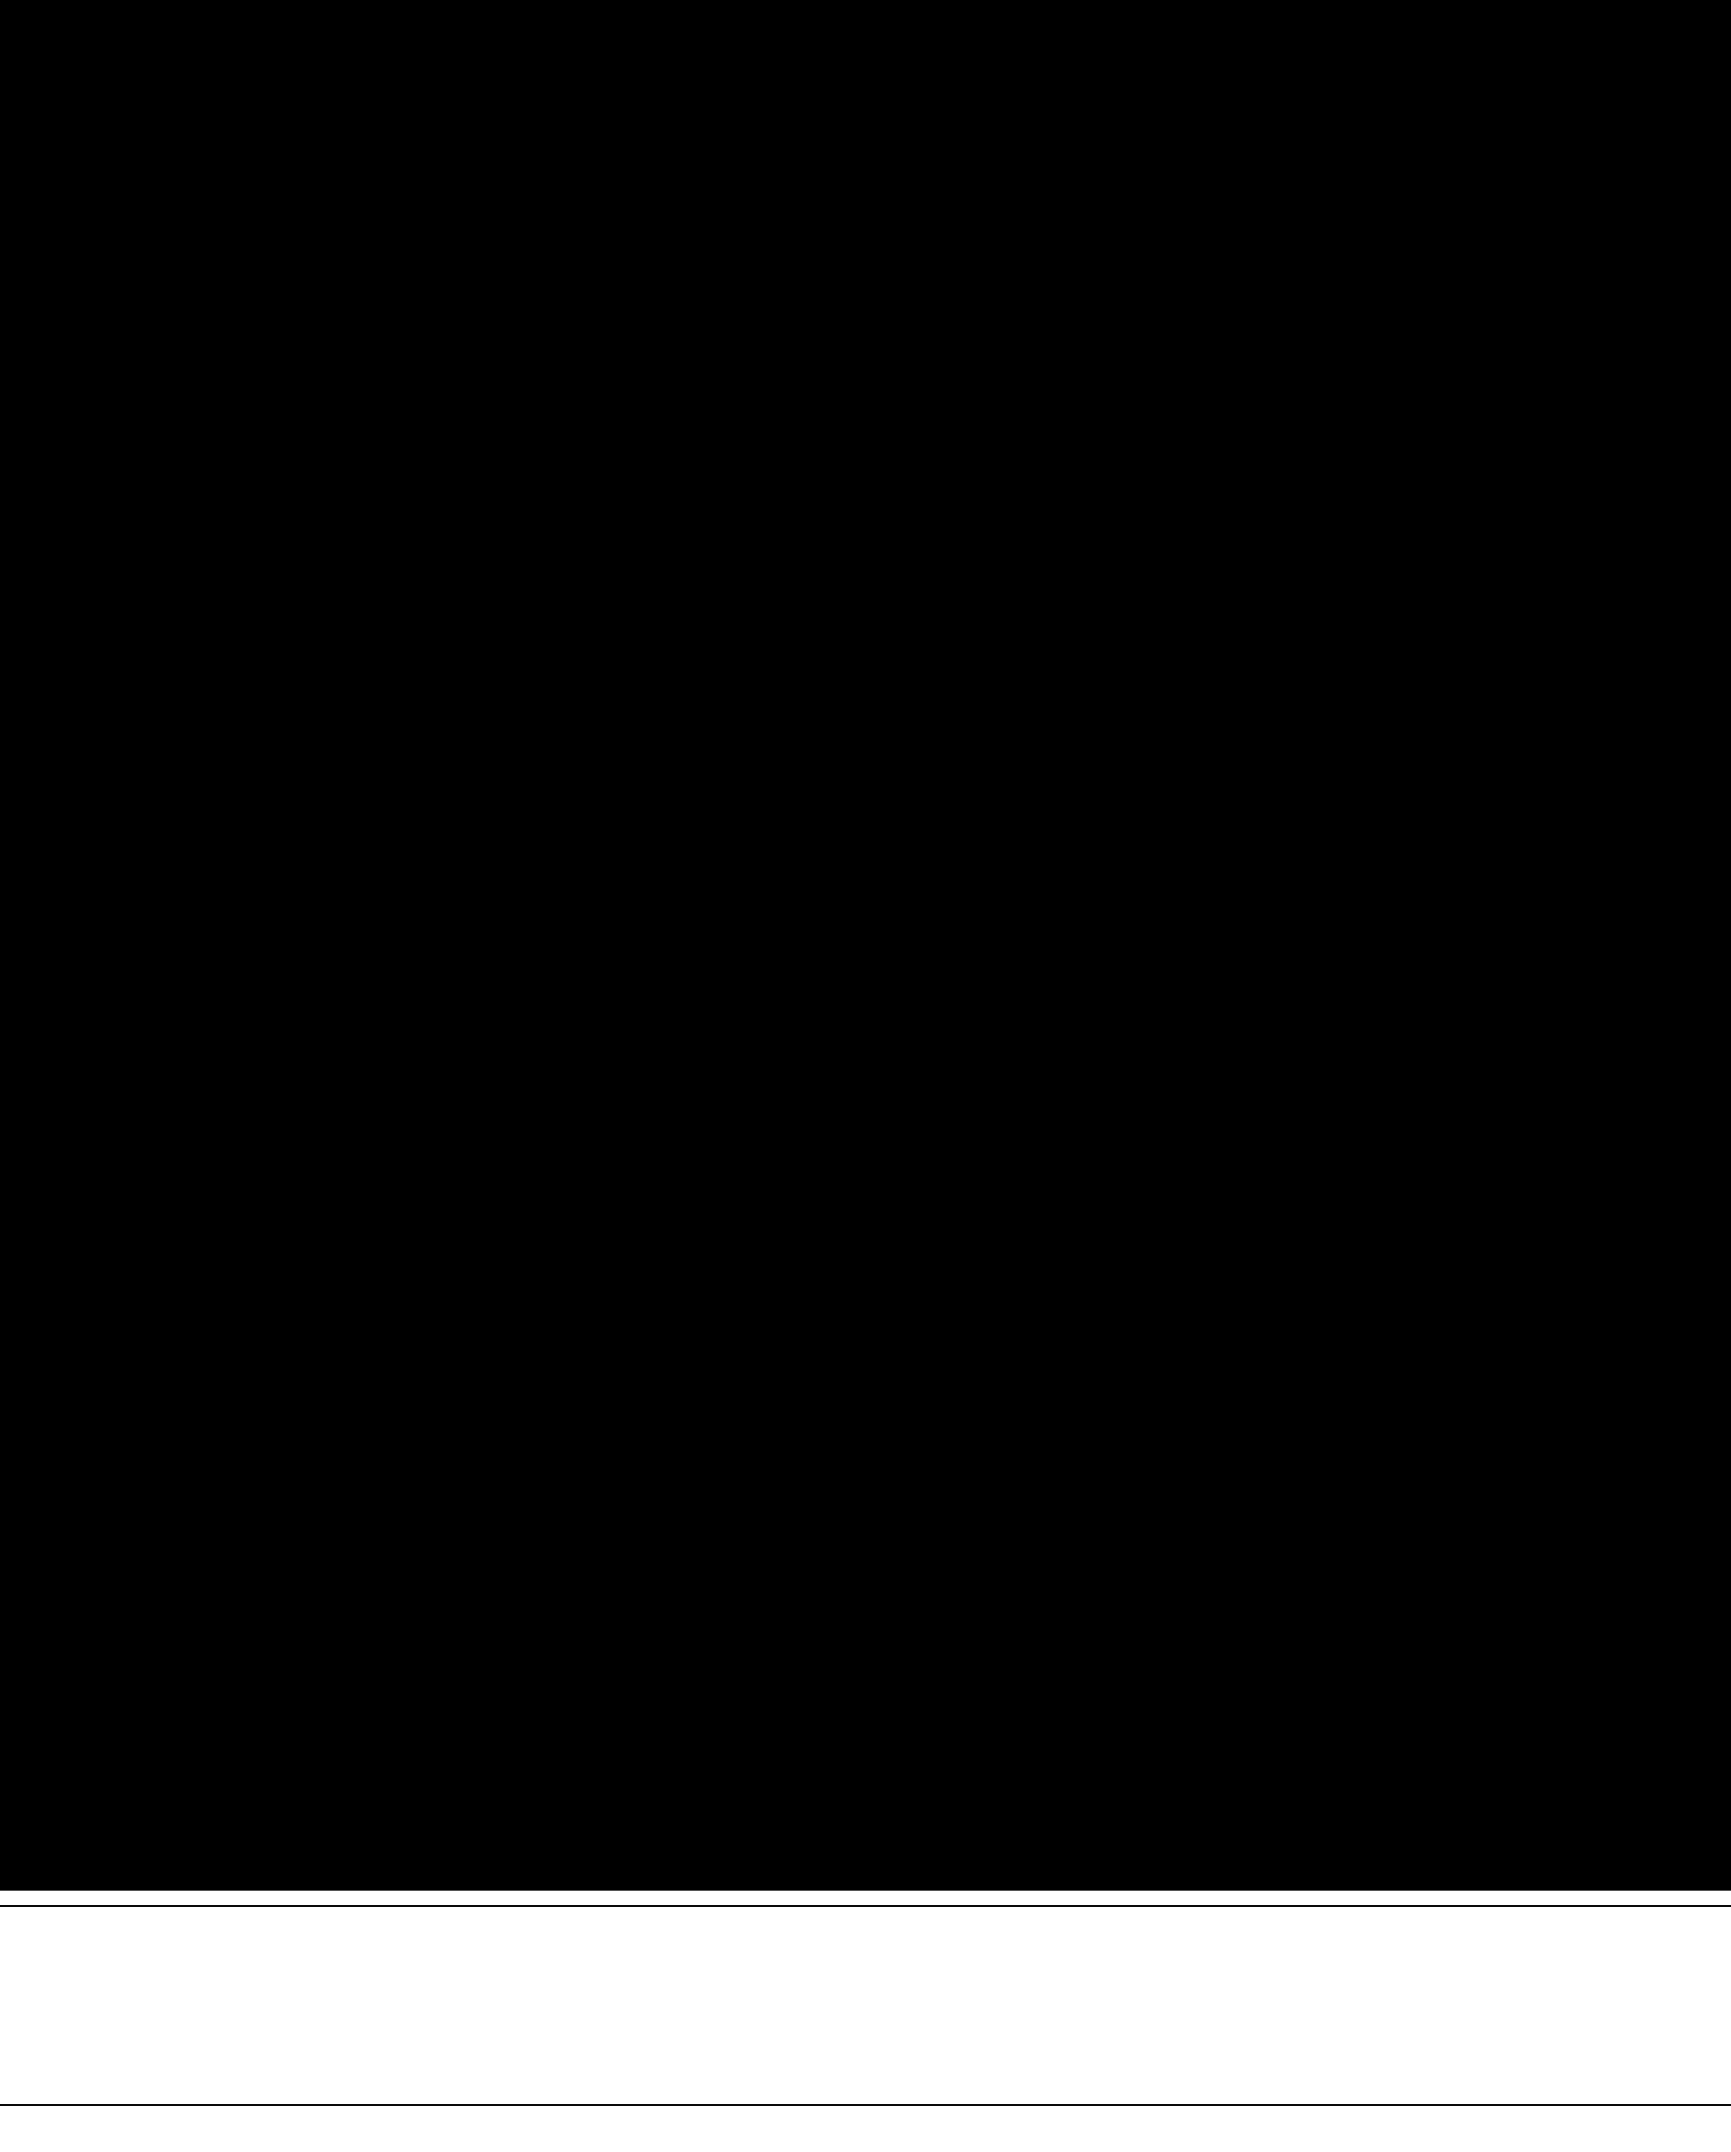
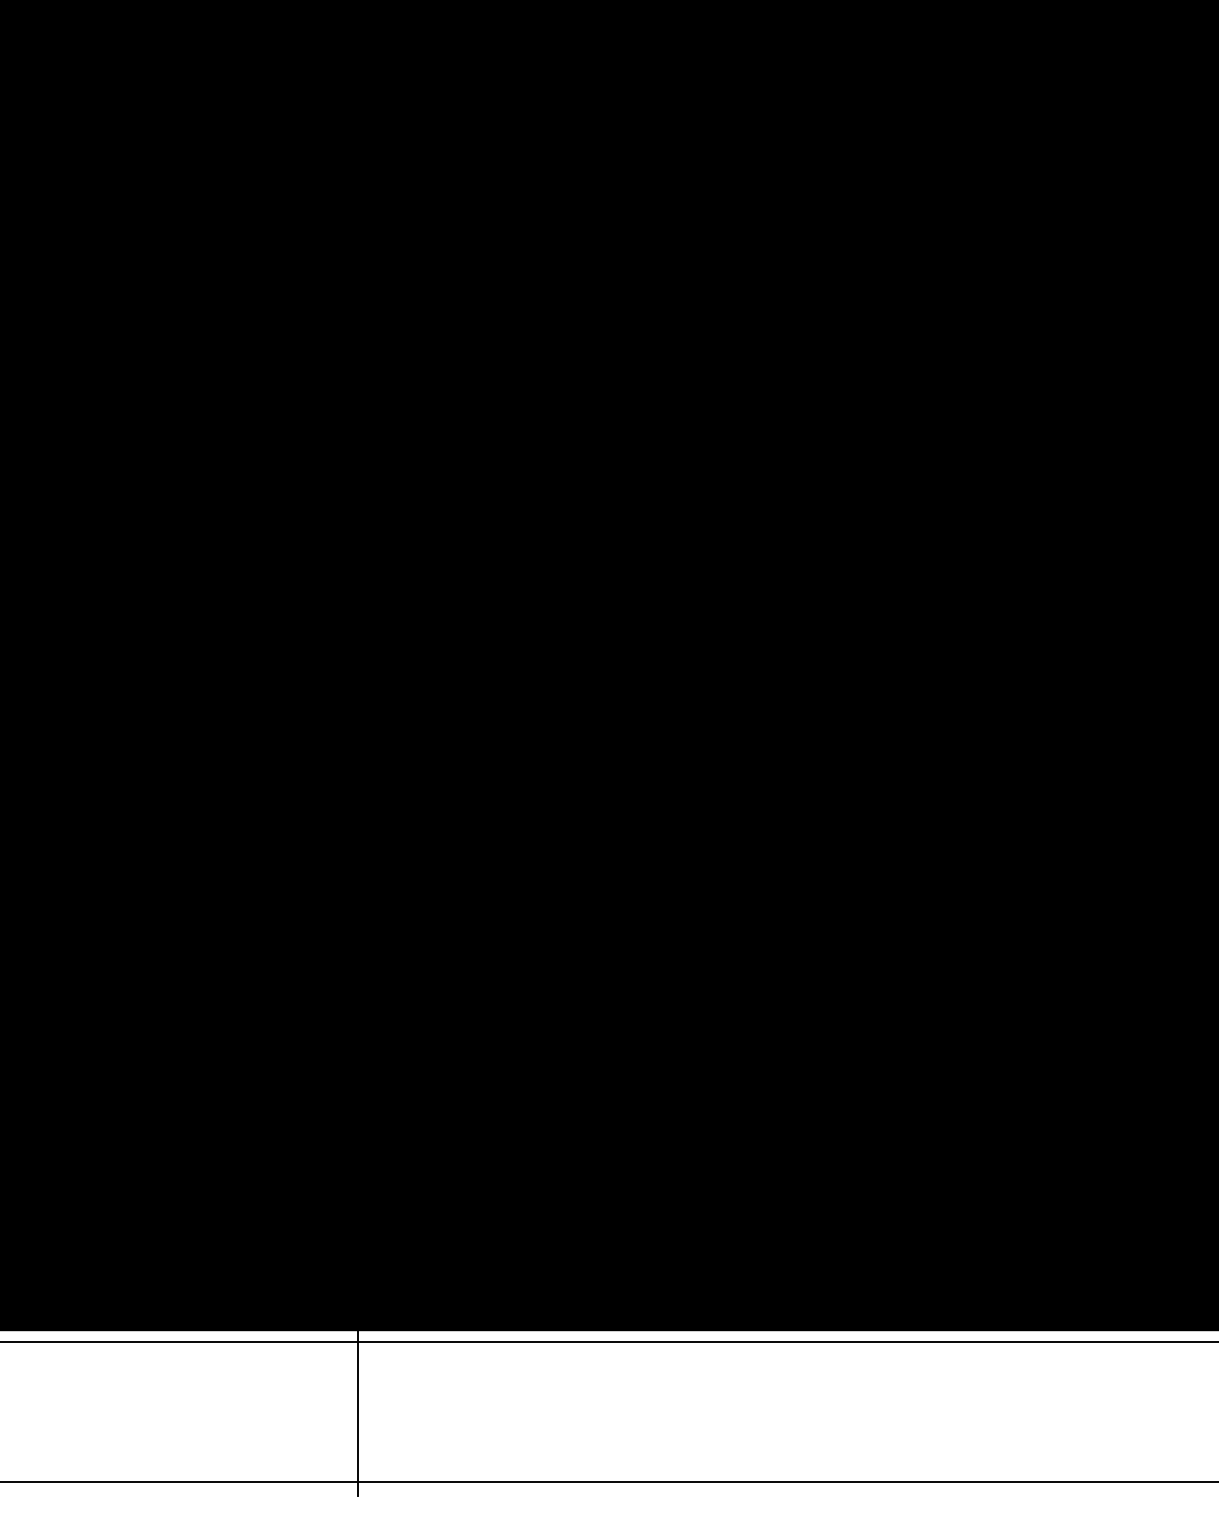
line: (508, 2005) -> (358, 1412), added

